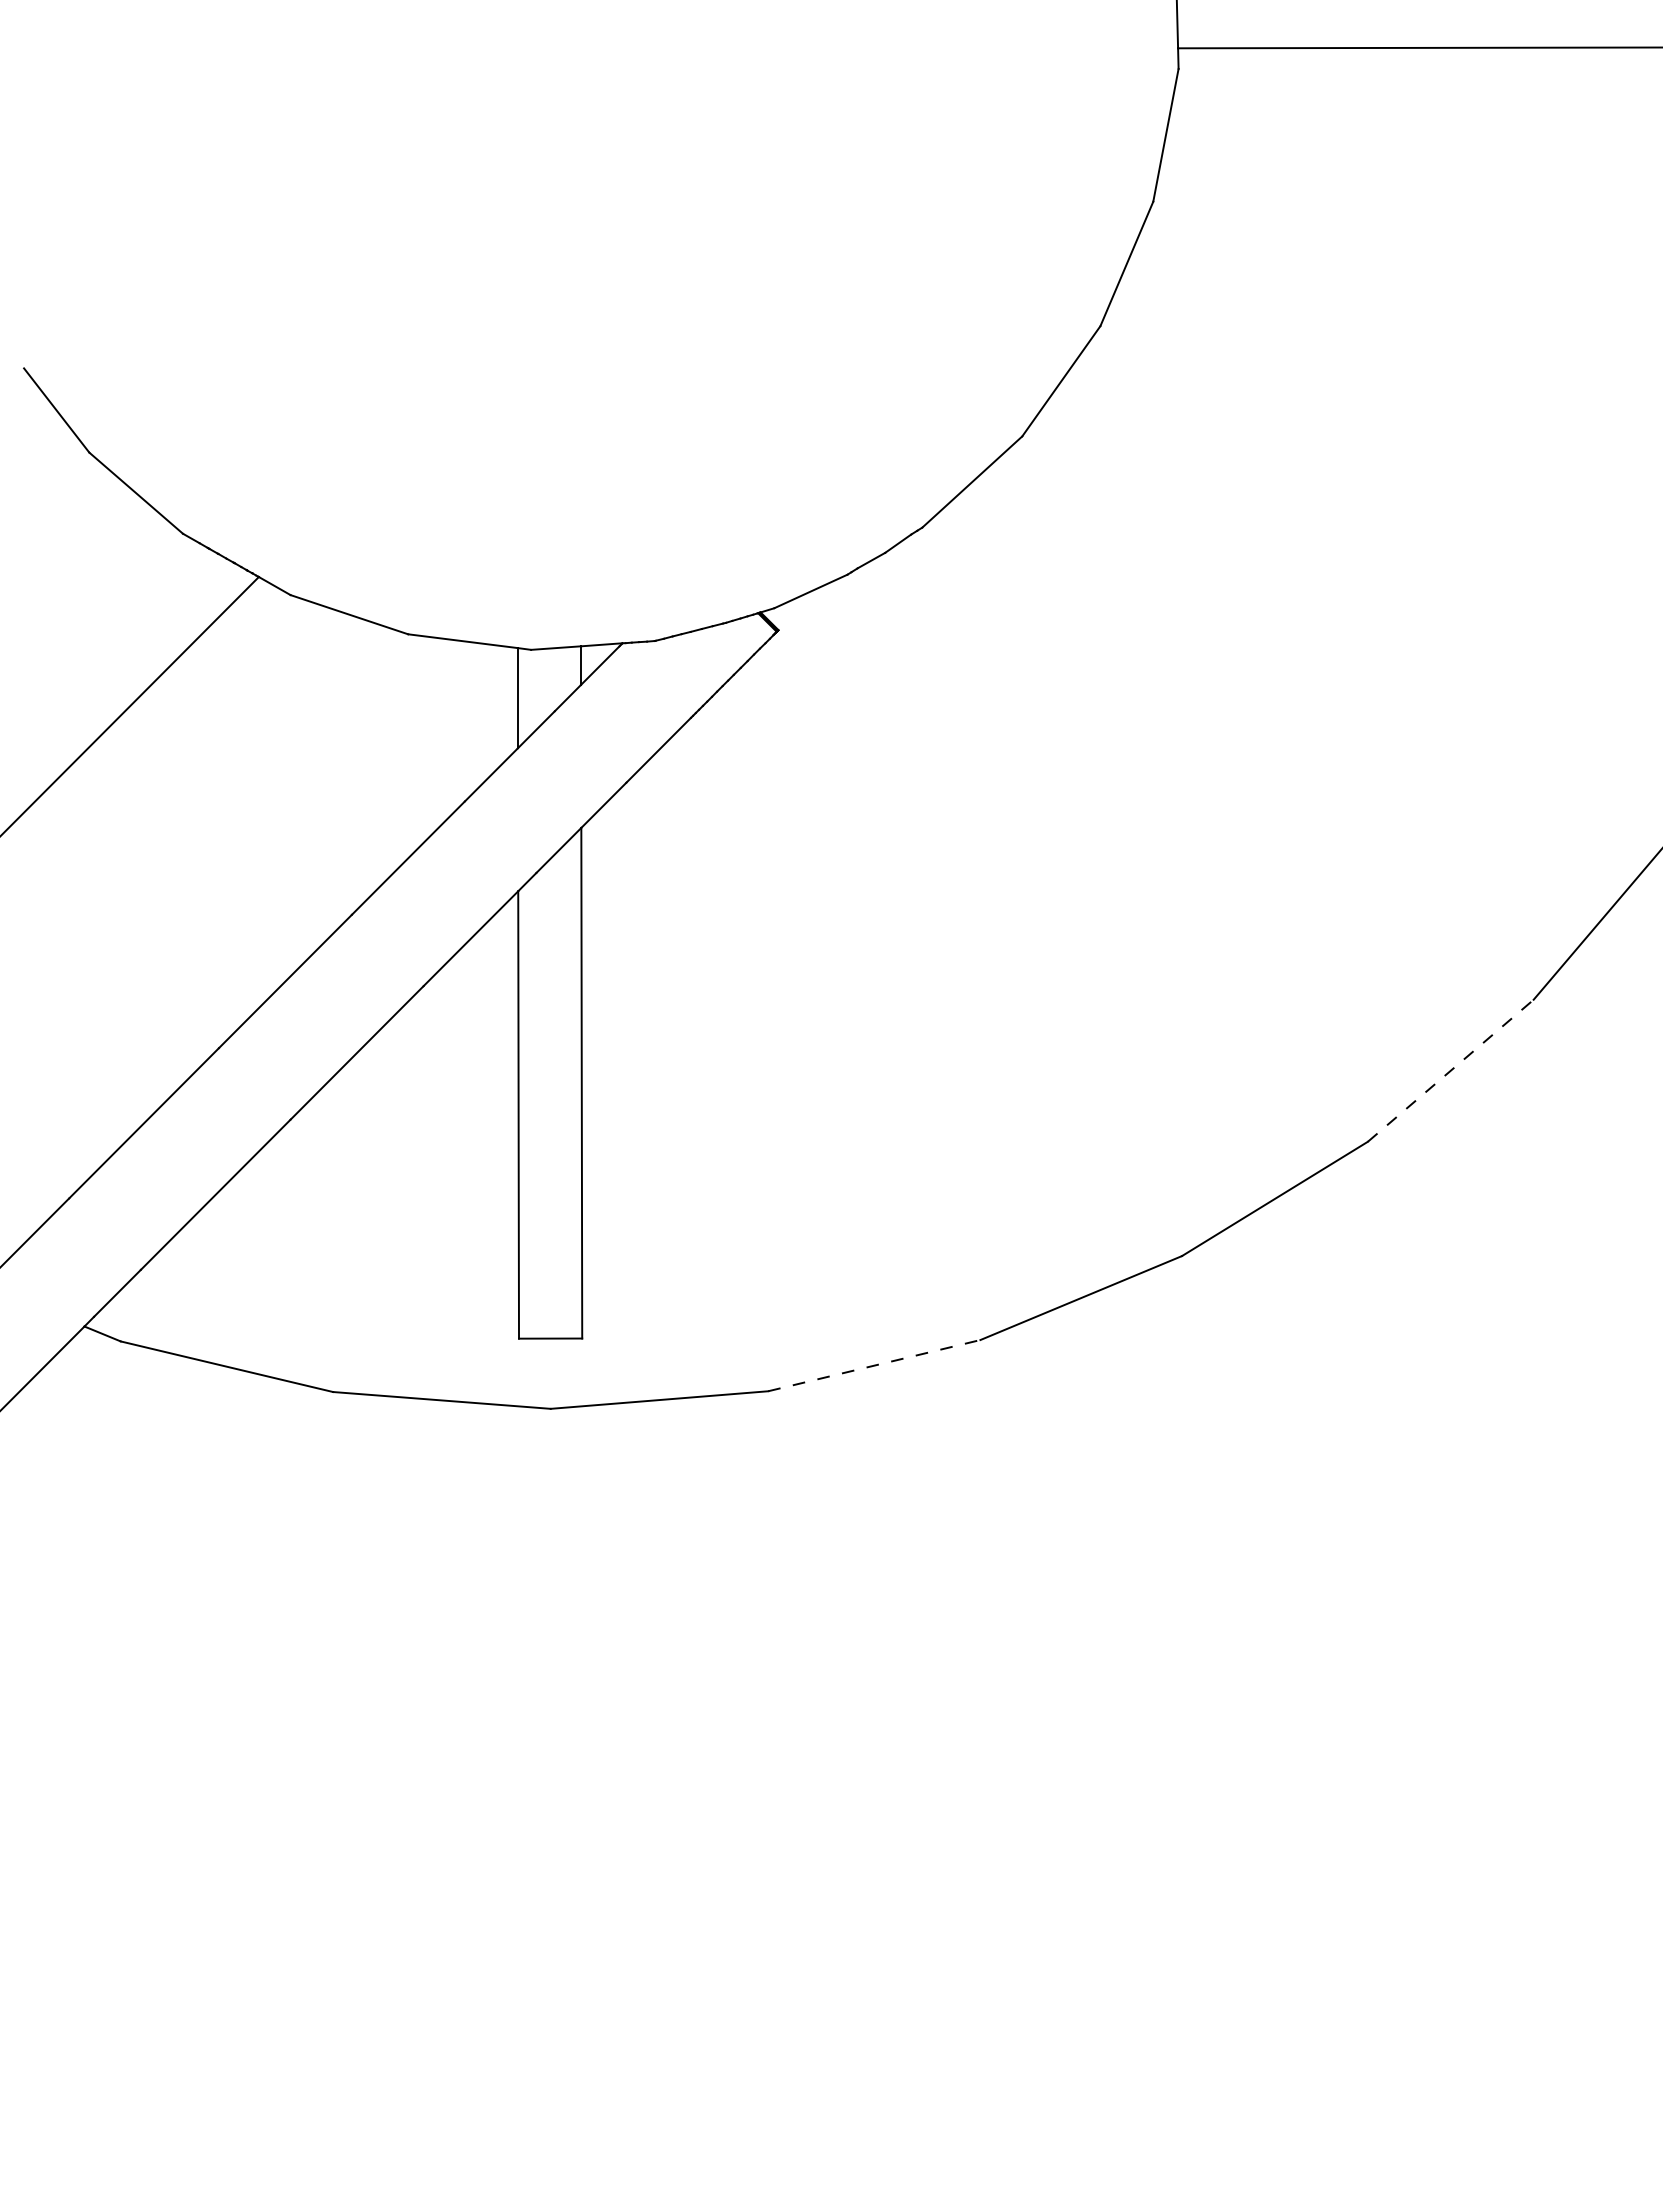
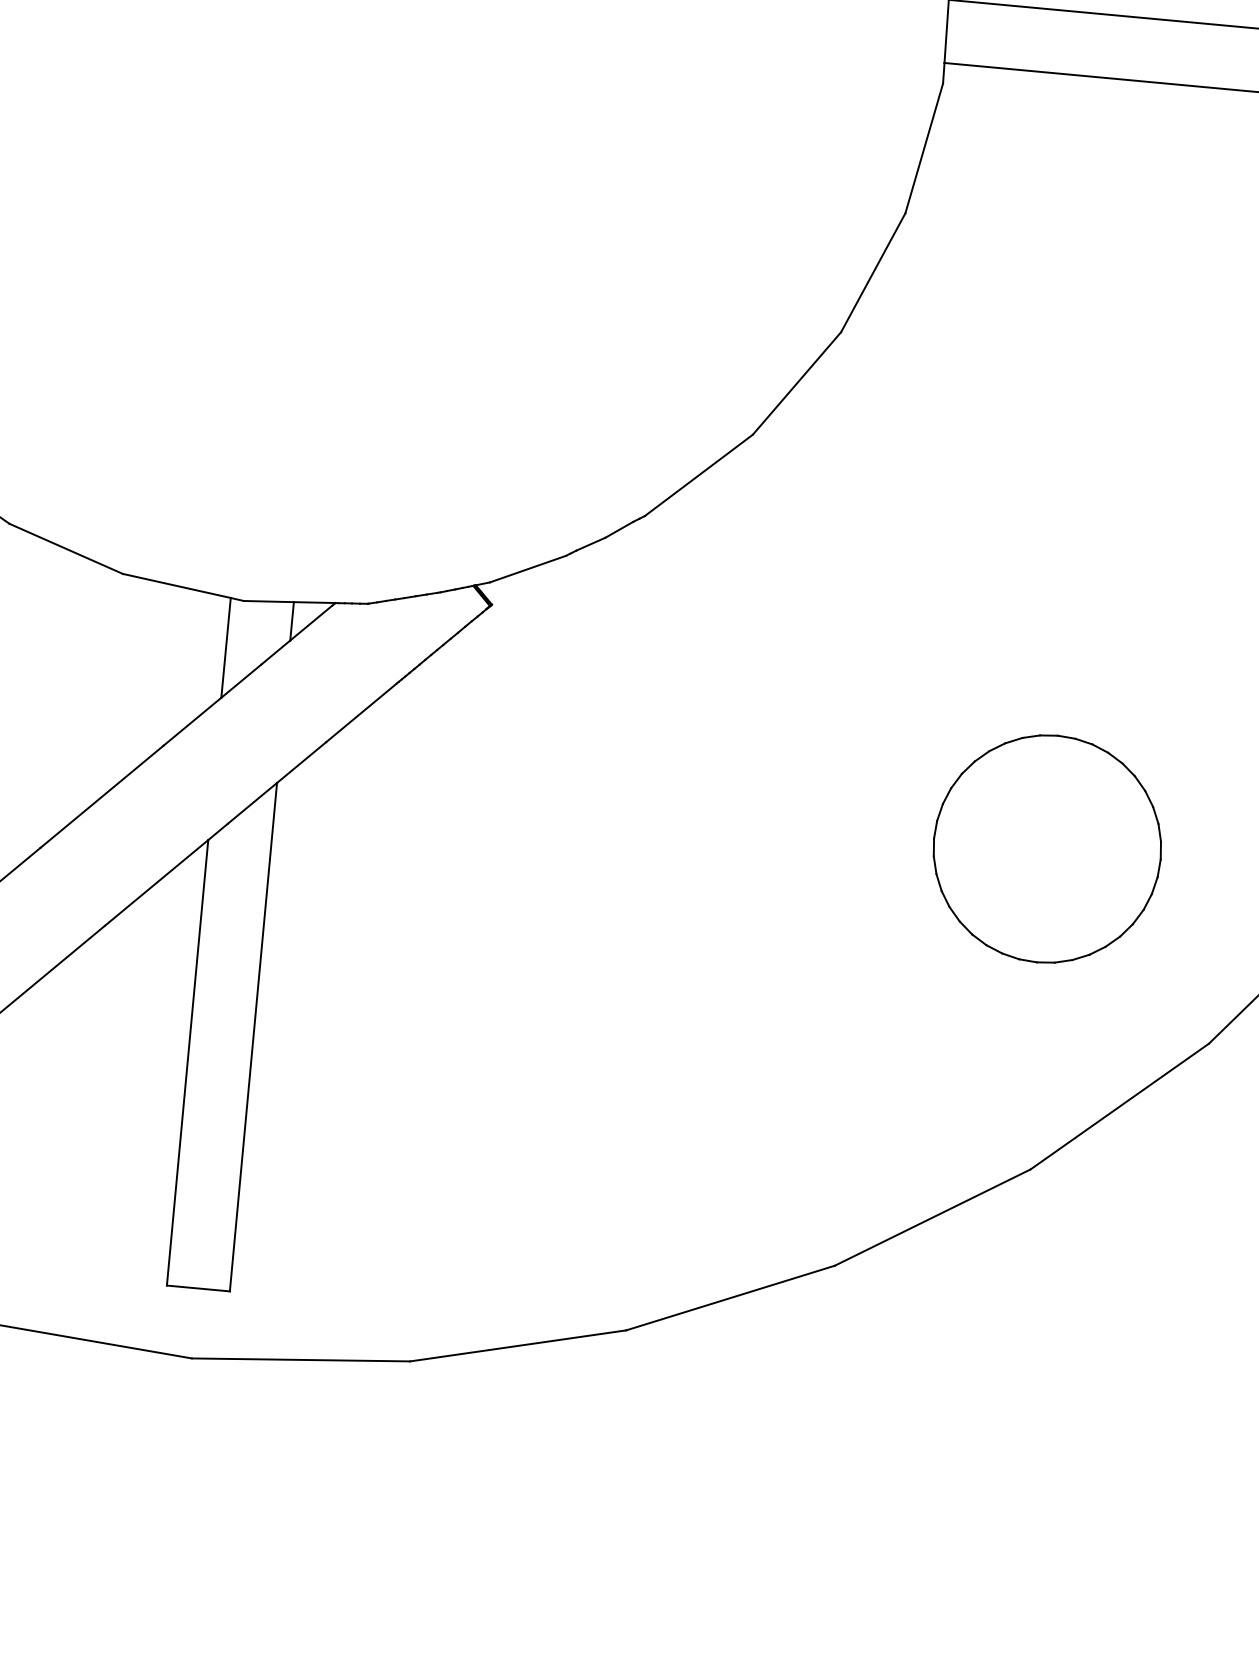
part: (1354, 820) -> (1047, 848), added
line: (1451, 1070) -> (1120, 1106), dashed -> solid
line: (874, 1365) -> (518, 1345), dashed -> solid

